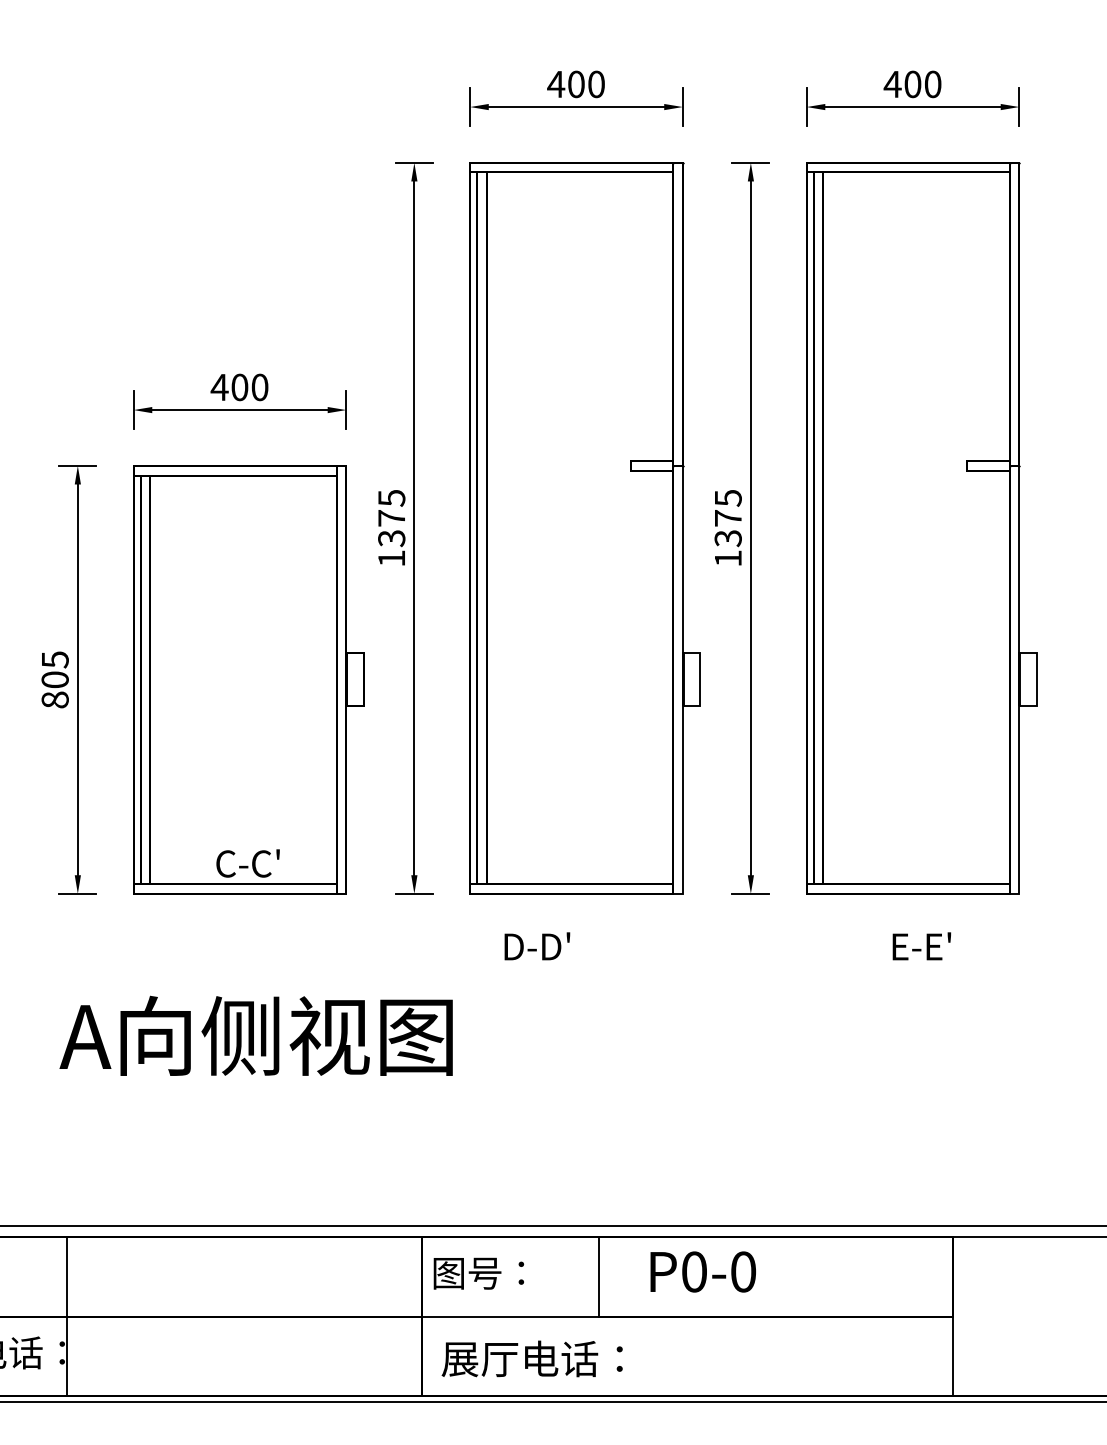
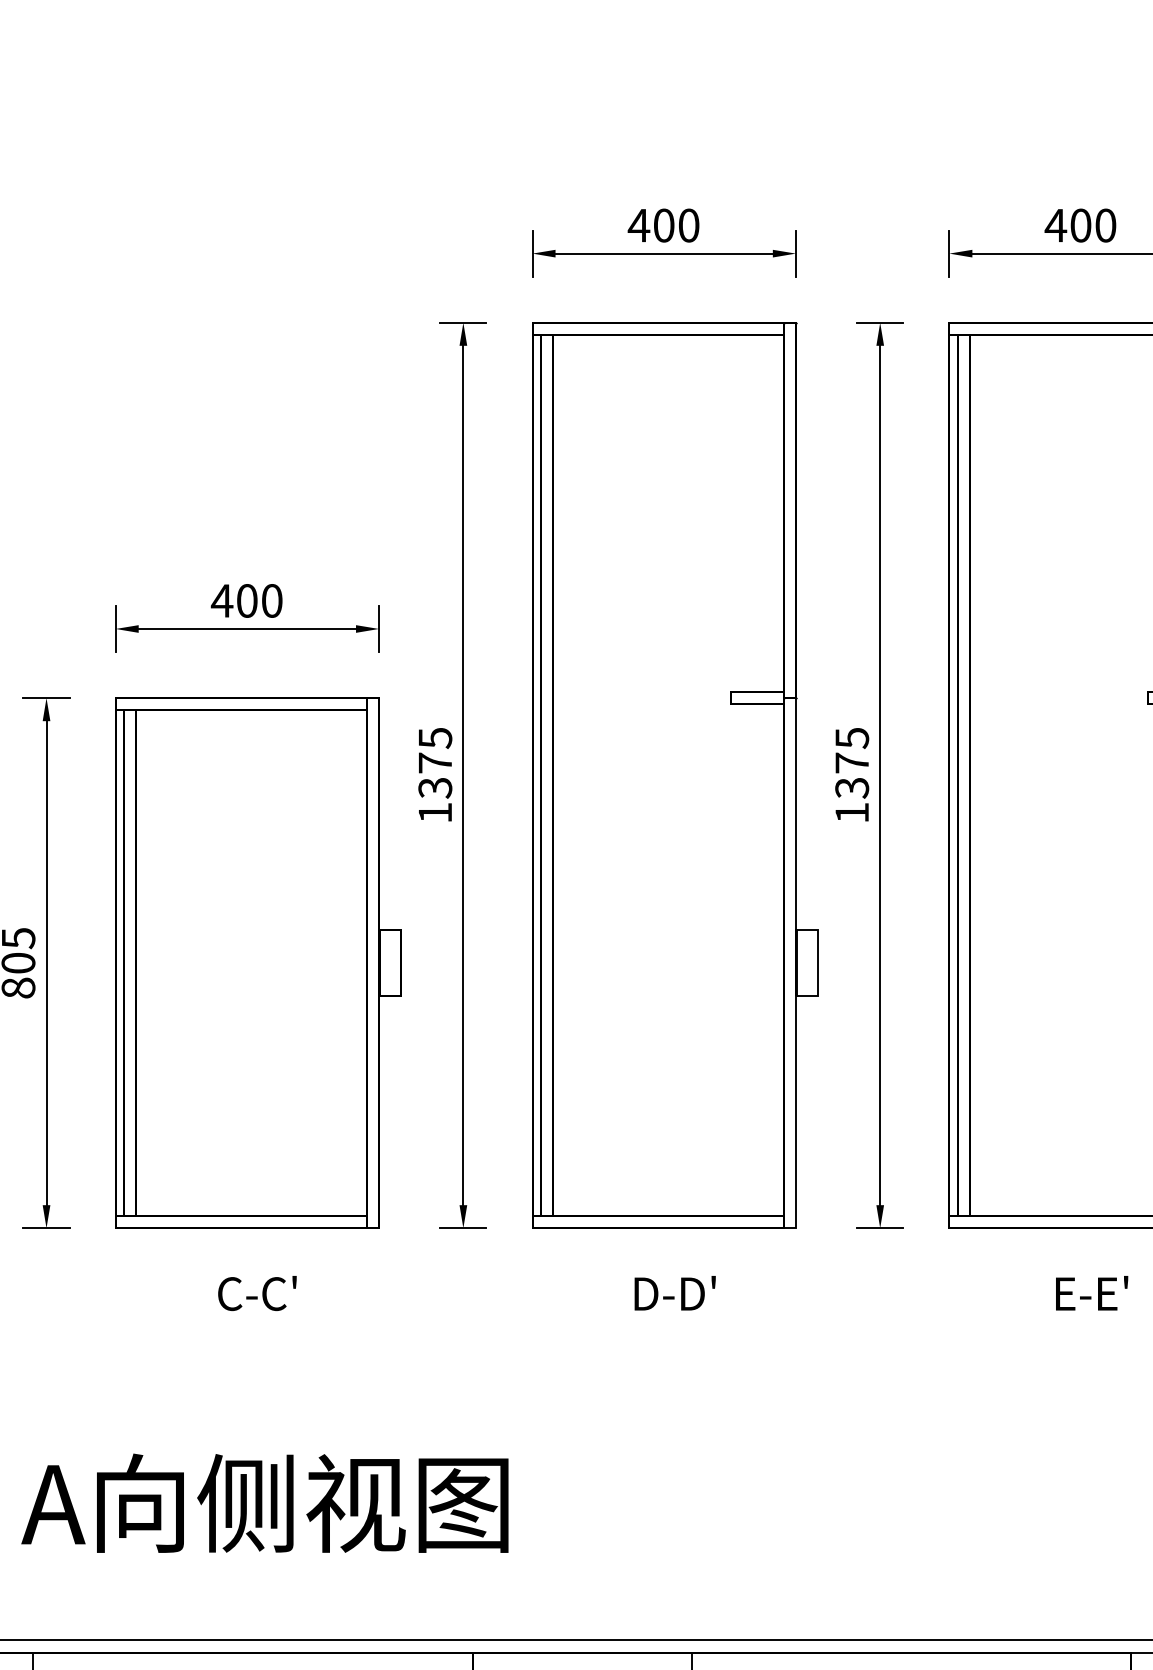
text: (247, 863) -> (256, 1293), moved
text: (537, 946) -> (675, 1293), moved
text: (255, 1035) -> (264, 1502), moved

